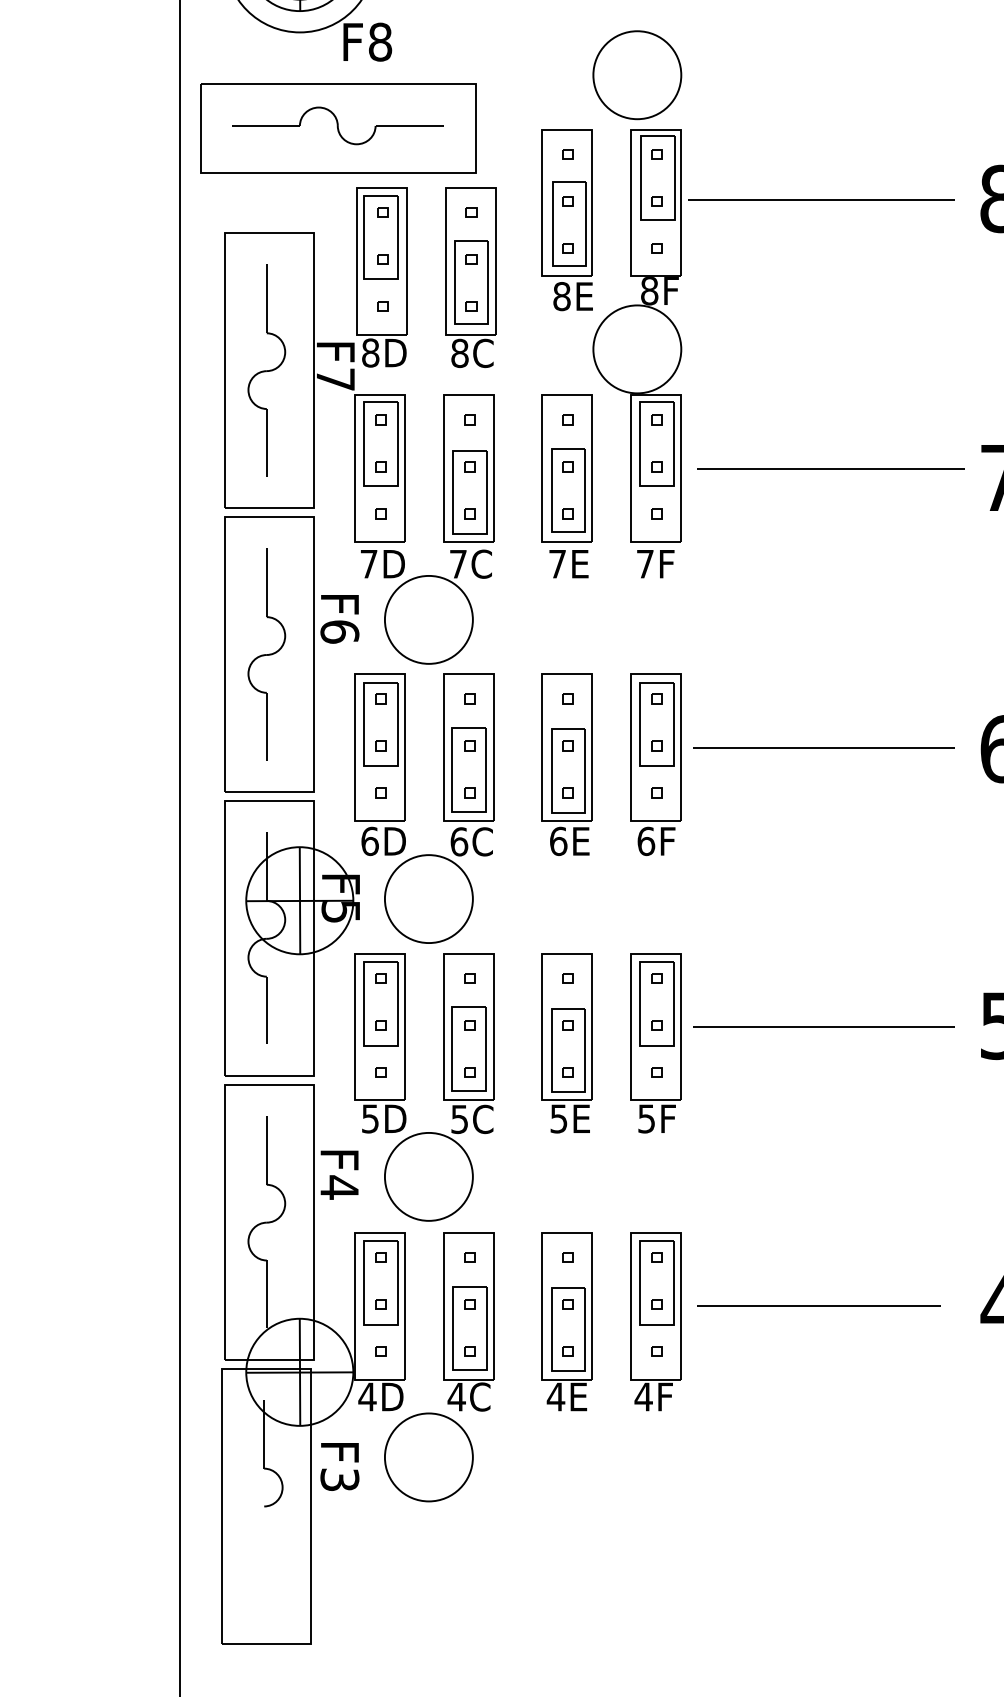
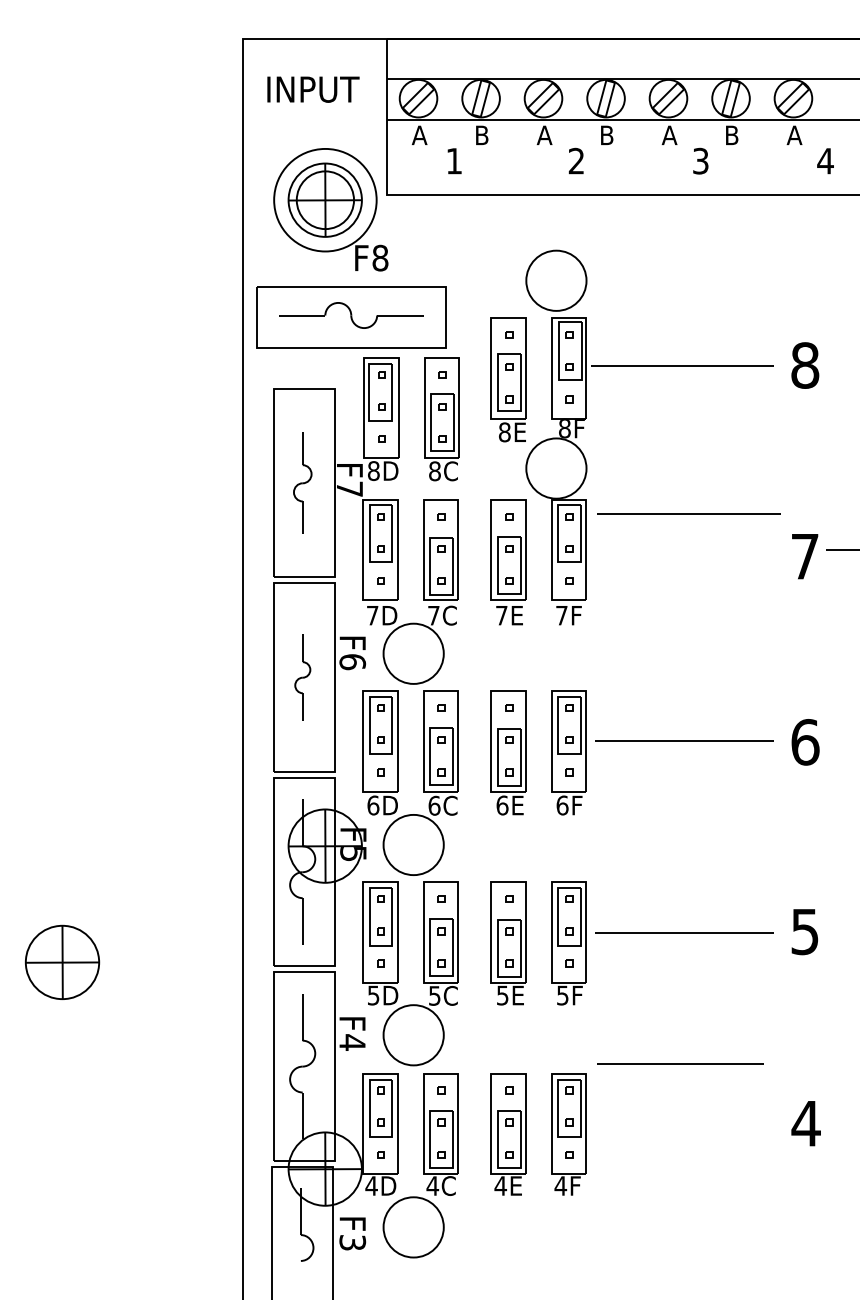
part: (266, 369) -> (302, 482), size x0.7
line: (830, 467) -> (688, 513), moved
part: (266, 654) -> (302, 677), size x0.6
line: (818, 1305) -> (680, 1063), moved

